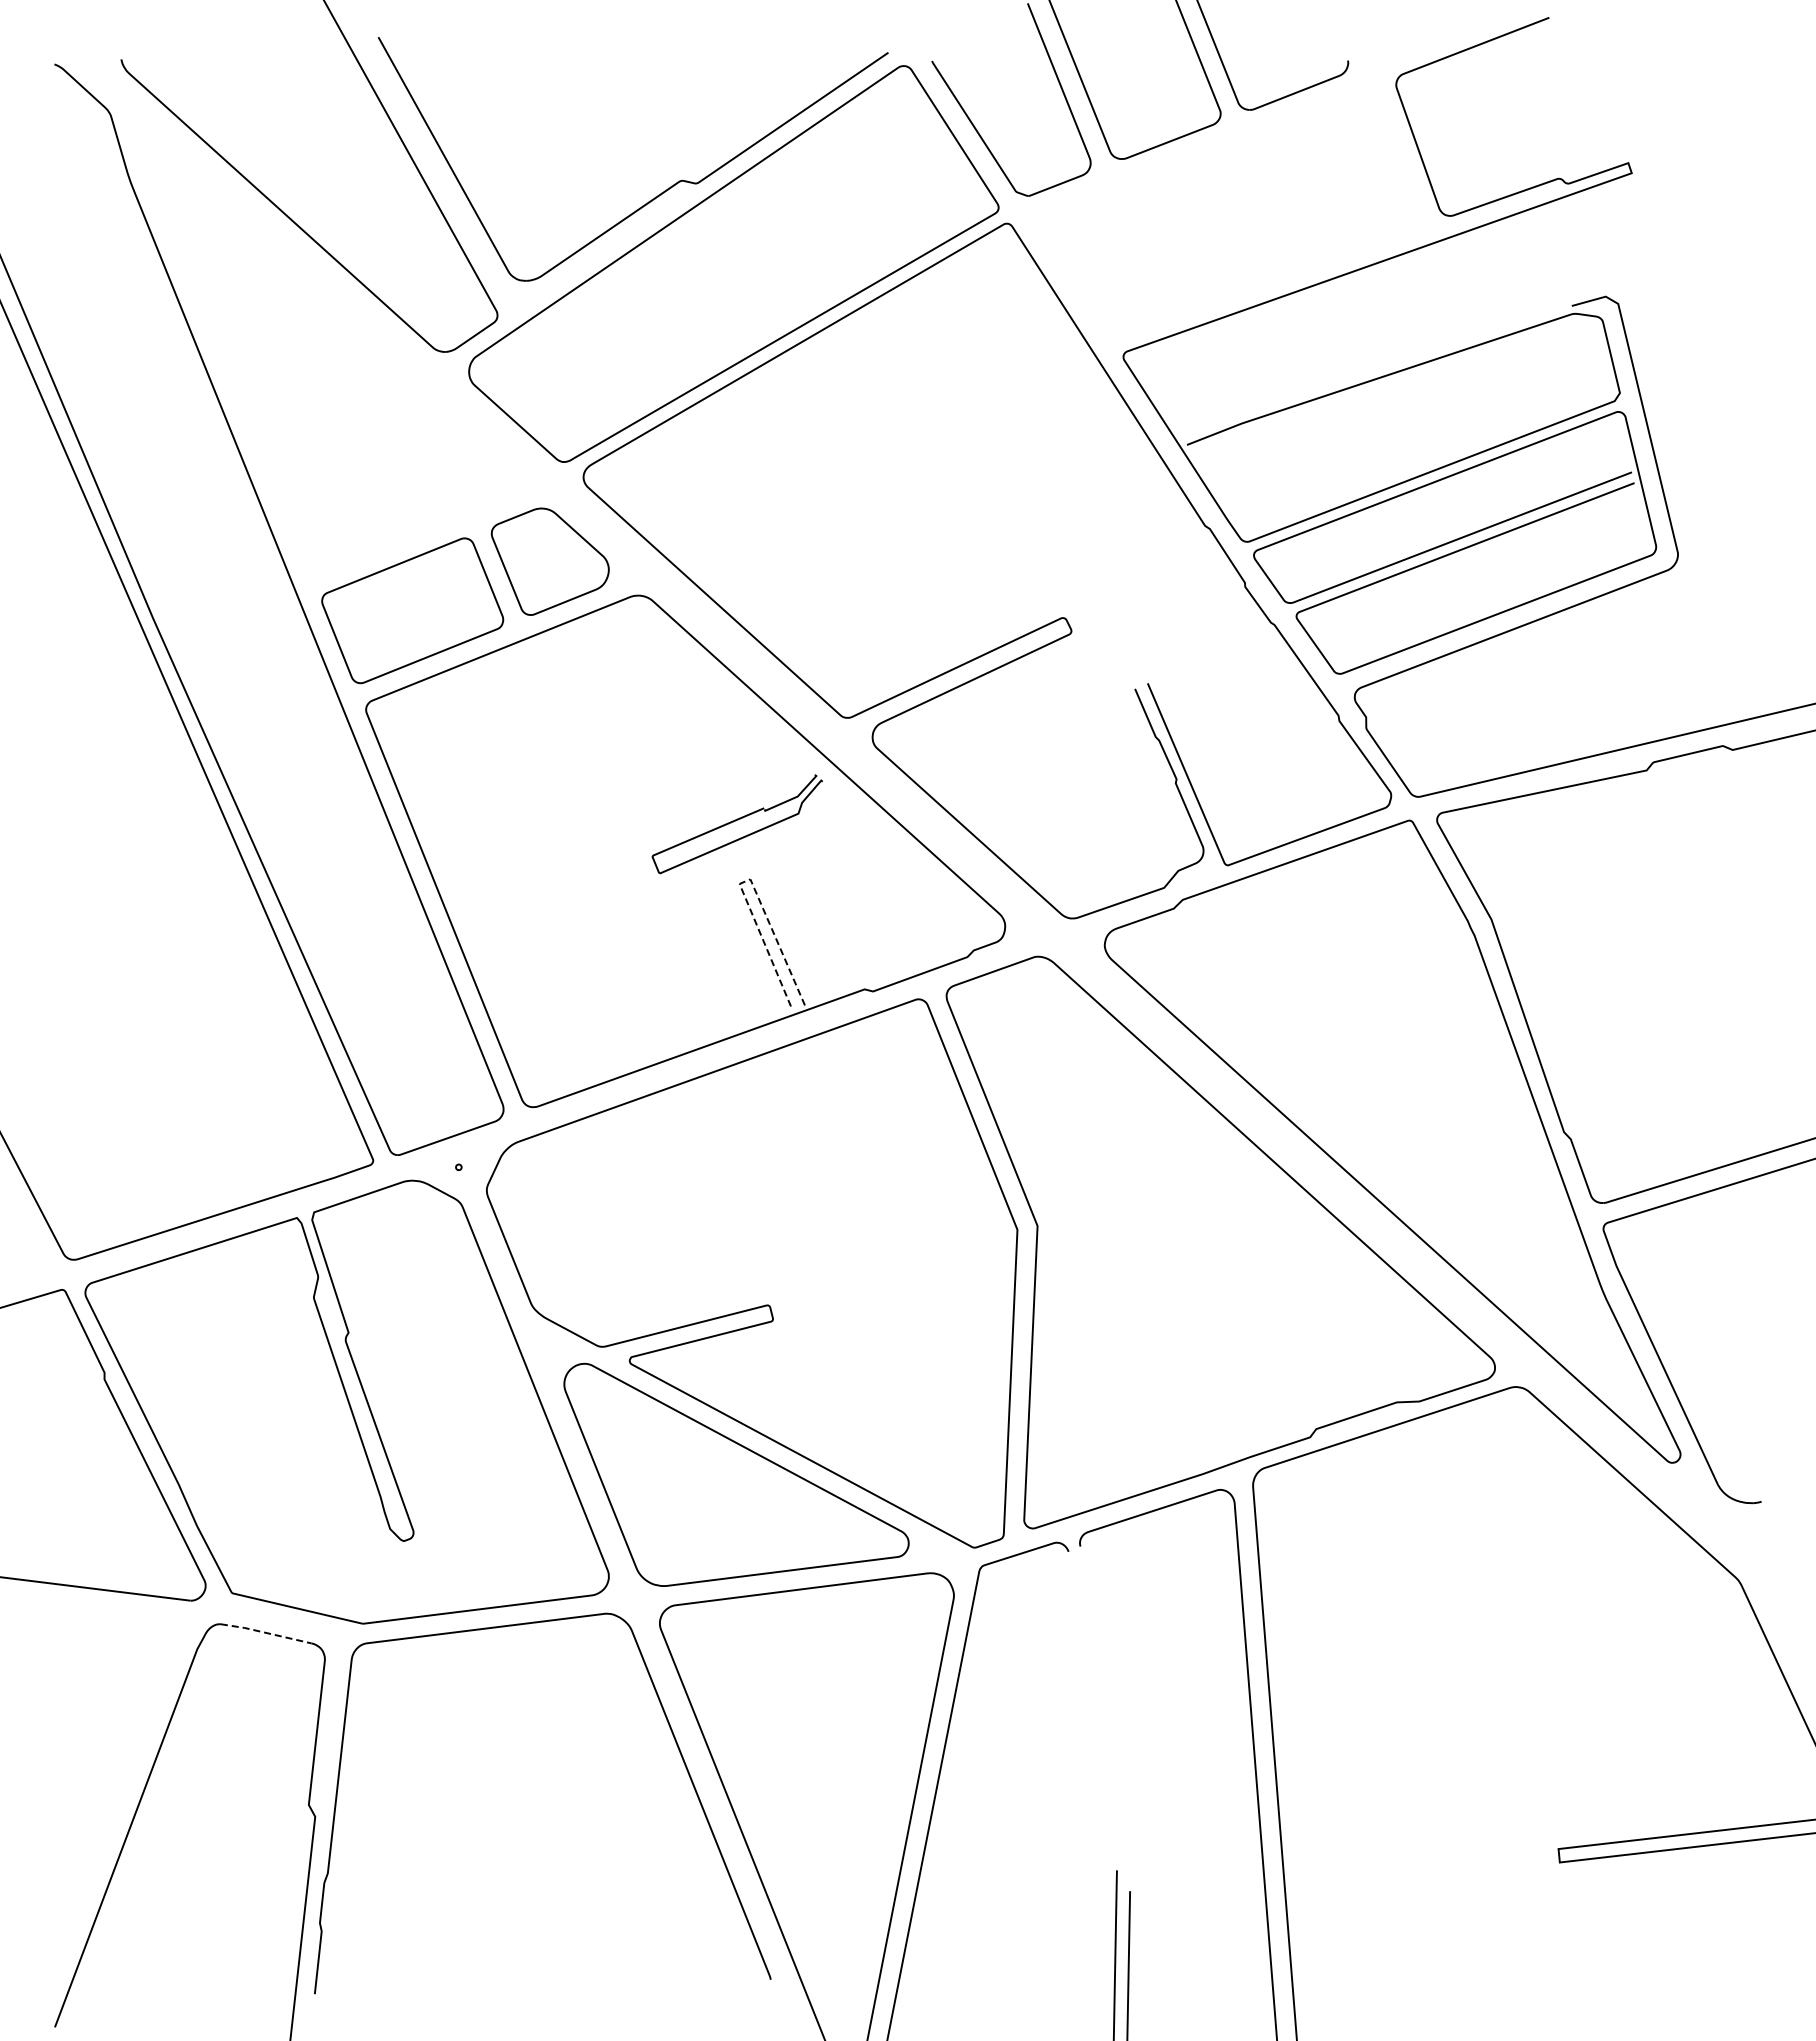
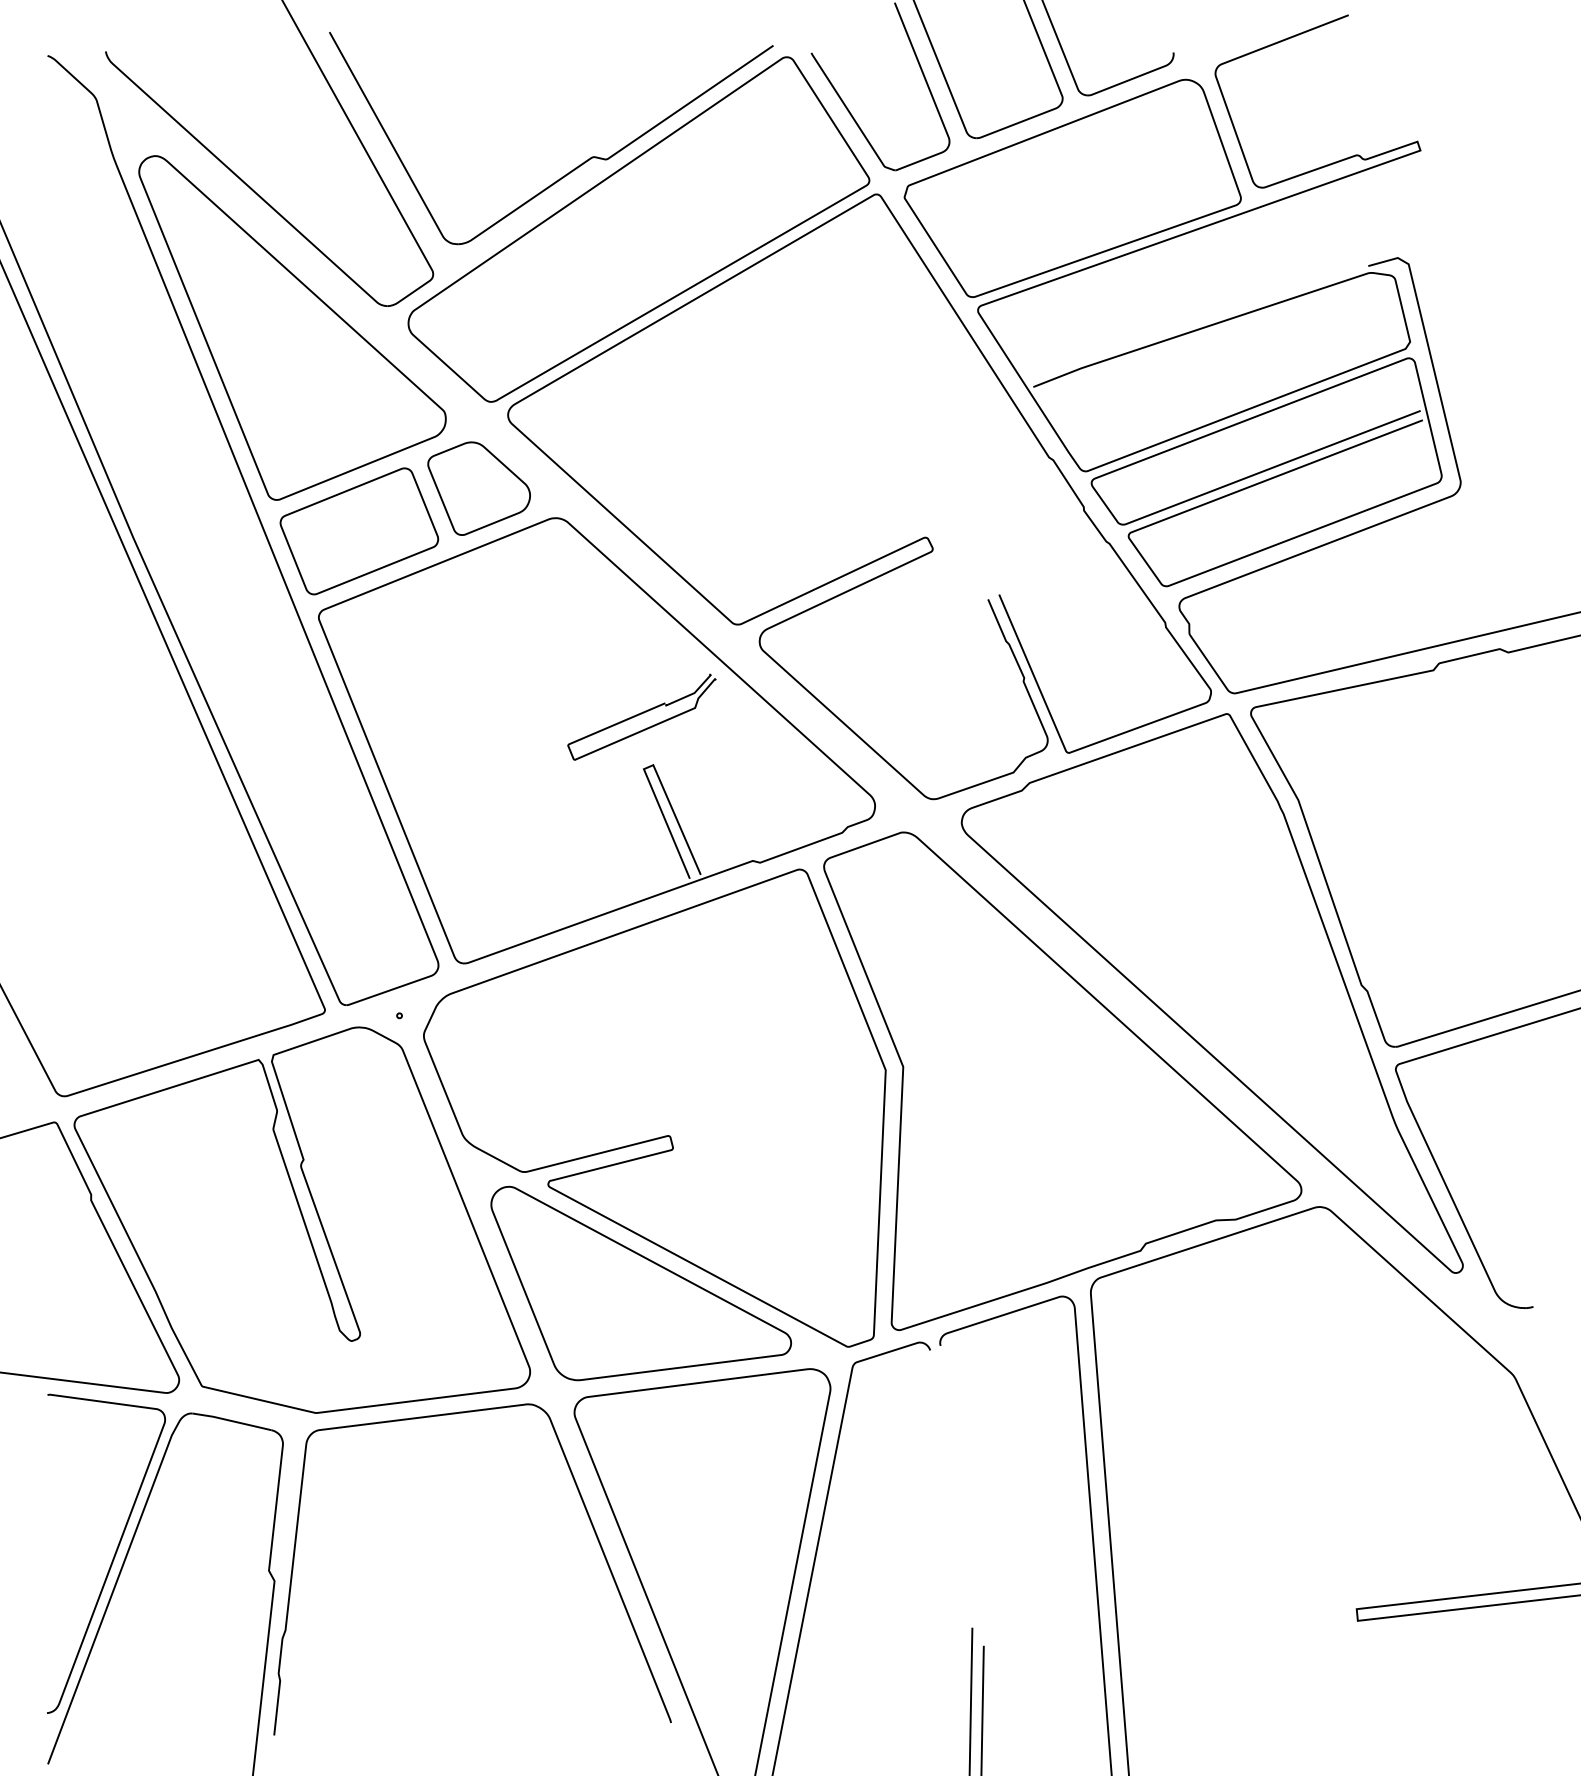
part: (1232, 216) -> (1072, 188), added
part: (335, 376) -> (292, 327), added
line: (745, 881) -> (649, 767), dashed -> solid
line: (266, 1632) -> (232, 1420), dashed -> solid
curve: (130, 1787) -> (113, 1555), added

